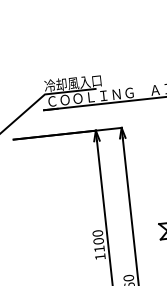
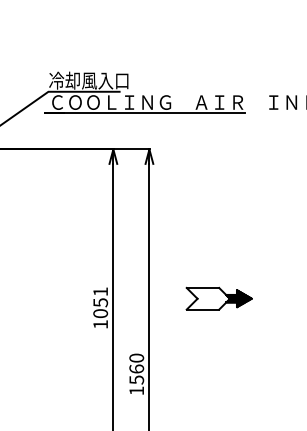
text: (98, 241) -> (100, 302), 1100 -> 1051

